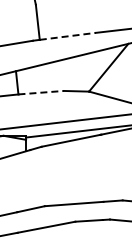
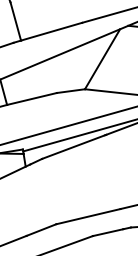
line: (68, 36) -> (52, 31), dashed -> solid
line: (41, 92) -> (32, 98), dashed -> solid

